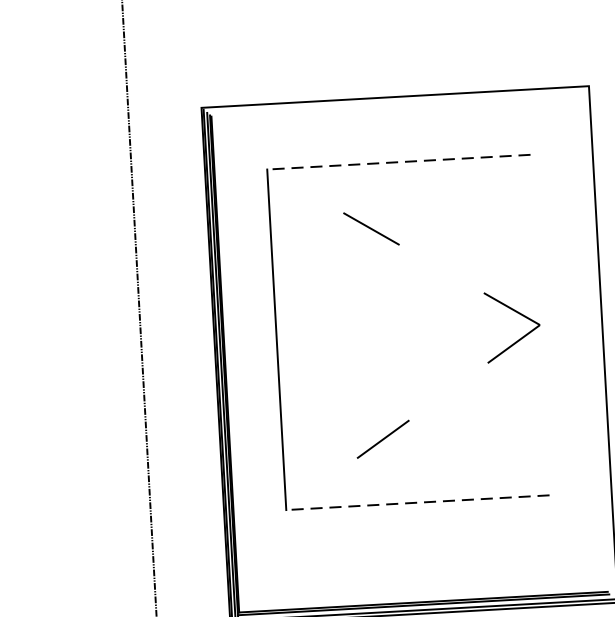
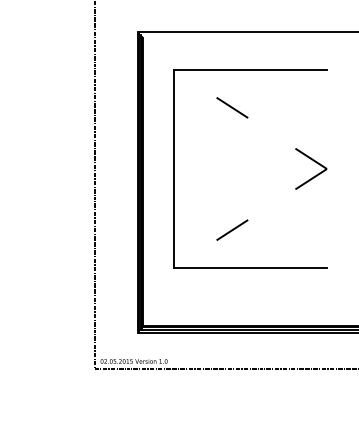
line: (399, 163) -> (250, 70), dashed -> solid
line: (418, 503) -> (250, 268), dashed -> solid

